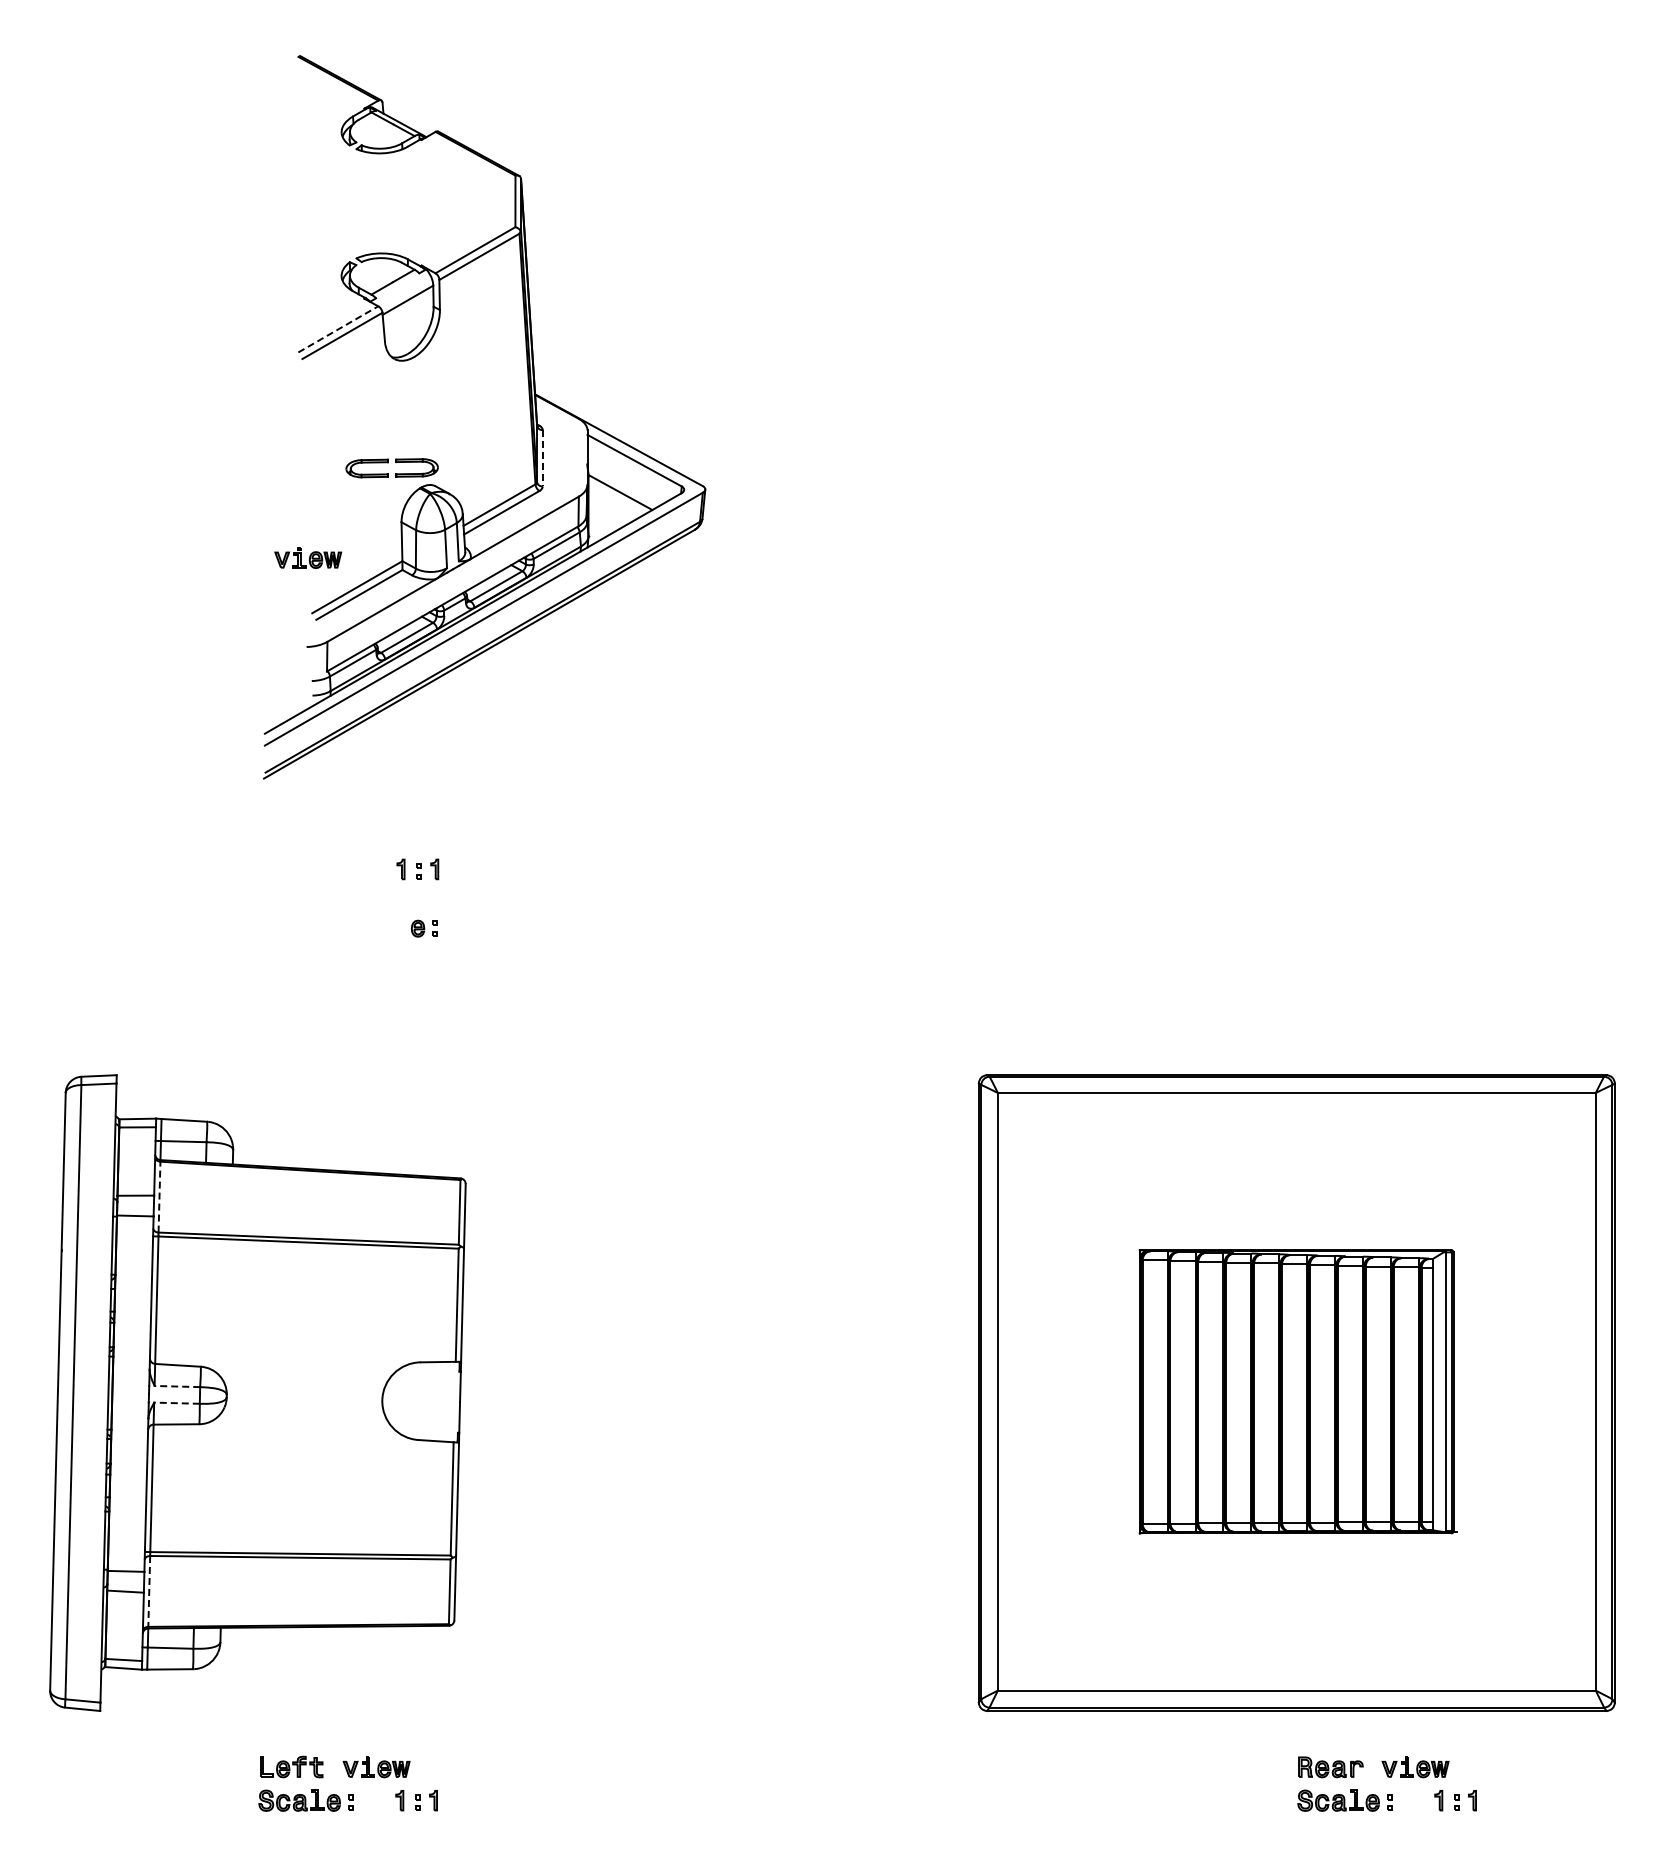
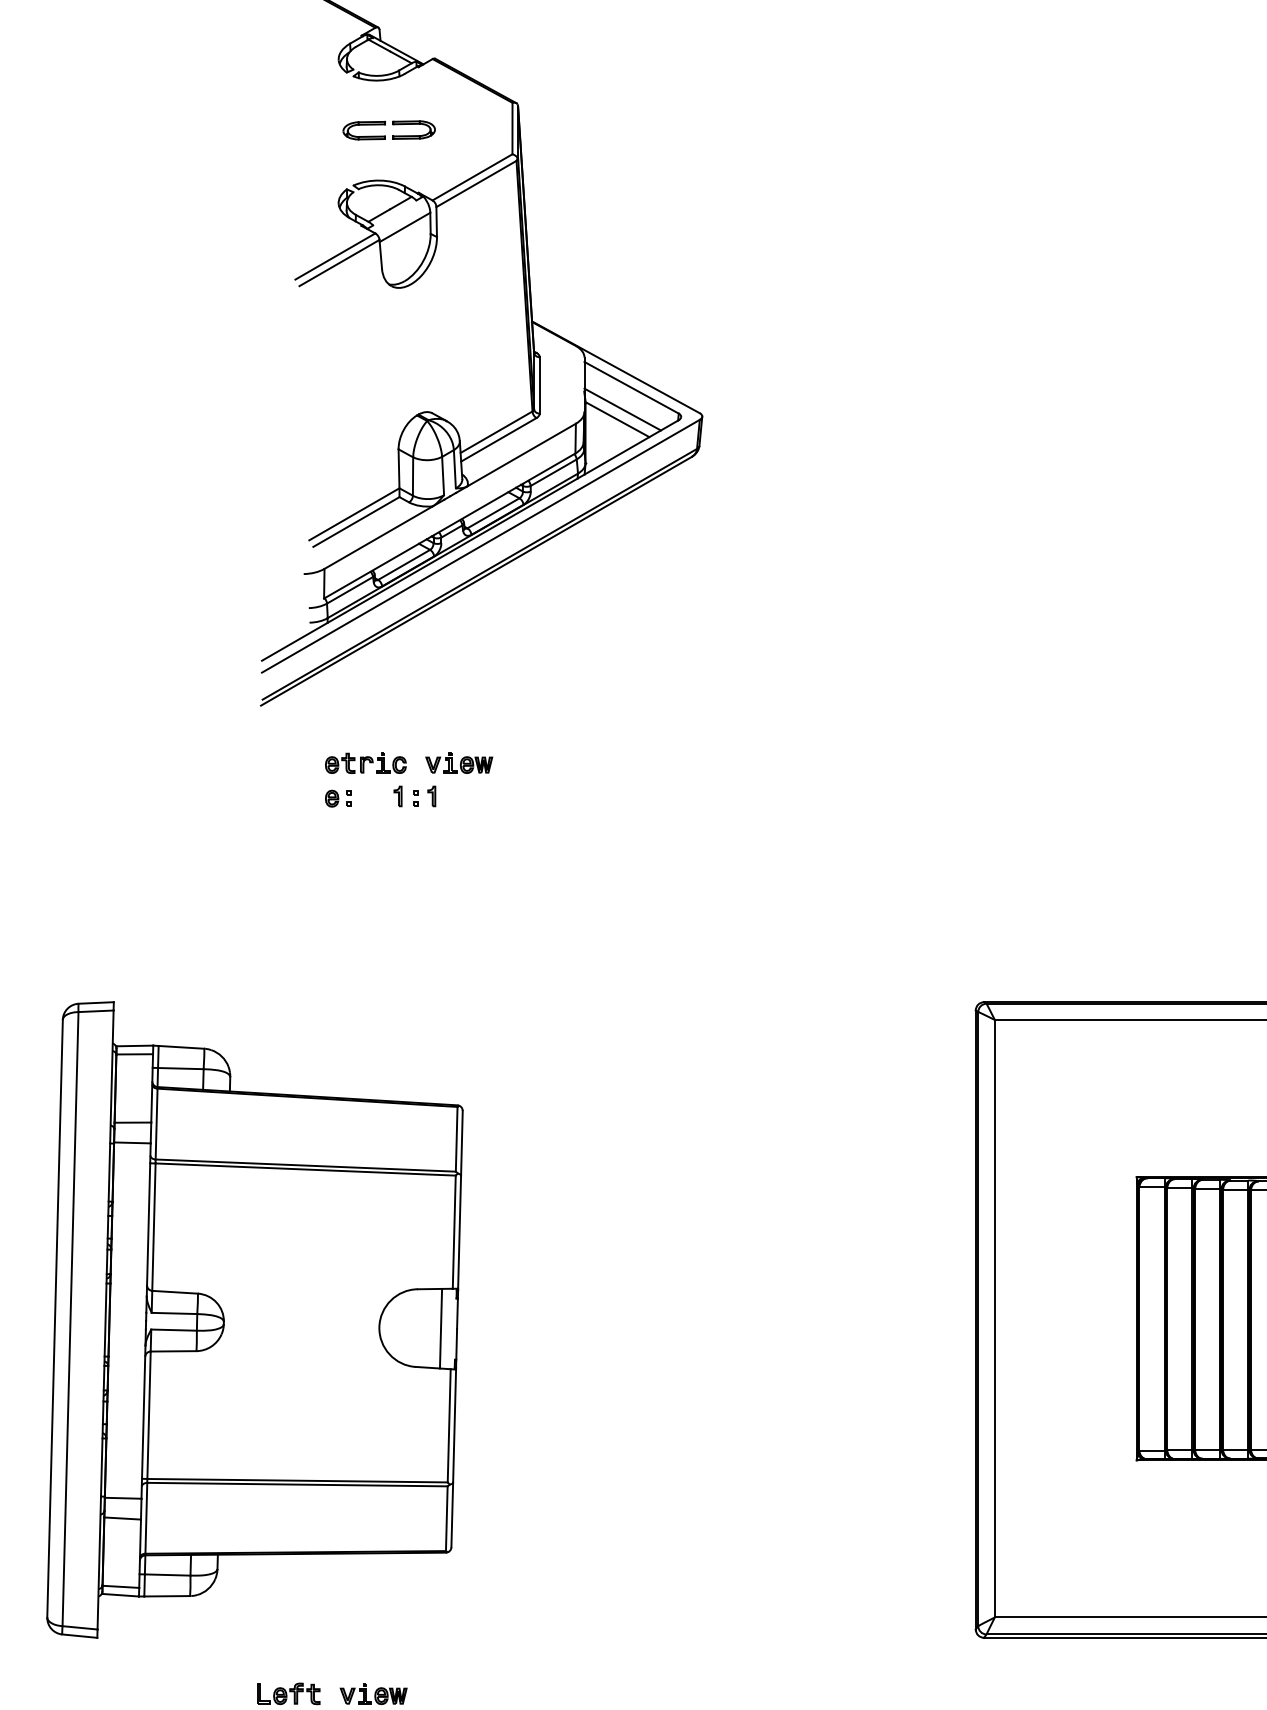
line: (338, 329) -> (335, 256), dashed -> solid
line: (542, 458) -> (539, 385), dashed -> solid
part: (391, 468) -> (388, 130), moved
line: (625, 482) -> (622, 409), added
part: (308, 557) -> (459, 762), moved
part: (368, 835) -> (365, 762), added
part: (423, 928) -> (337, 798), moved
line: (159, 1196) -> (156, 1123), dashed -> solid
line: (177, 1386) -> (174, 1313), dashed -> solid
line: (443, 1401) -> (440, 1328), added
line: (176, 1403) -> (173, 1330), dashed -> solid
line: (149, 1591) -> (146, 1518), dashed -> solid

